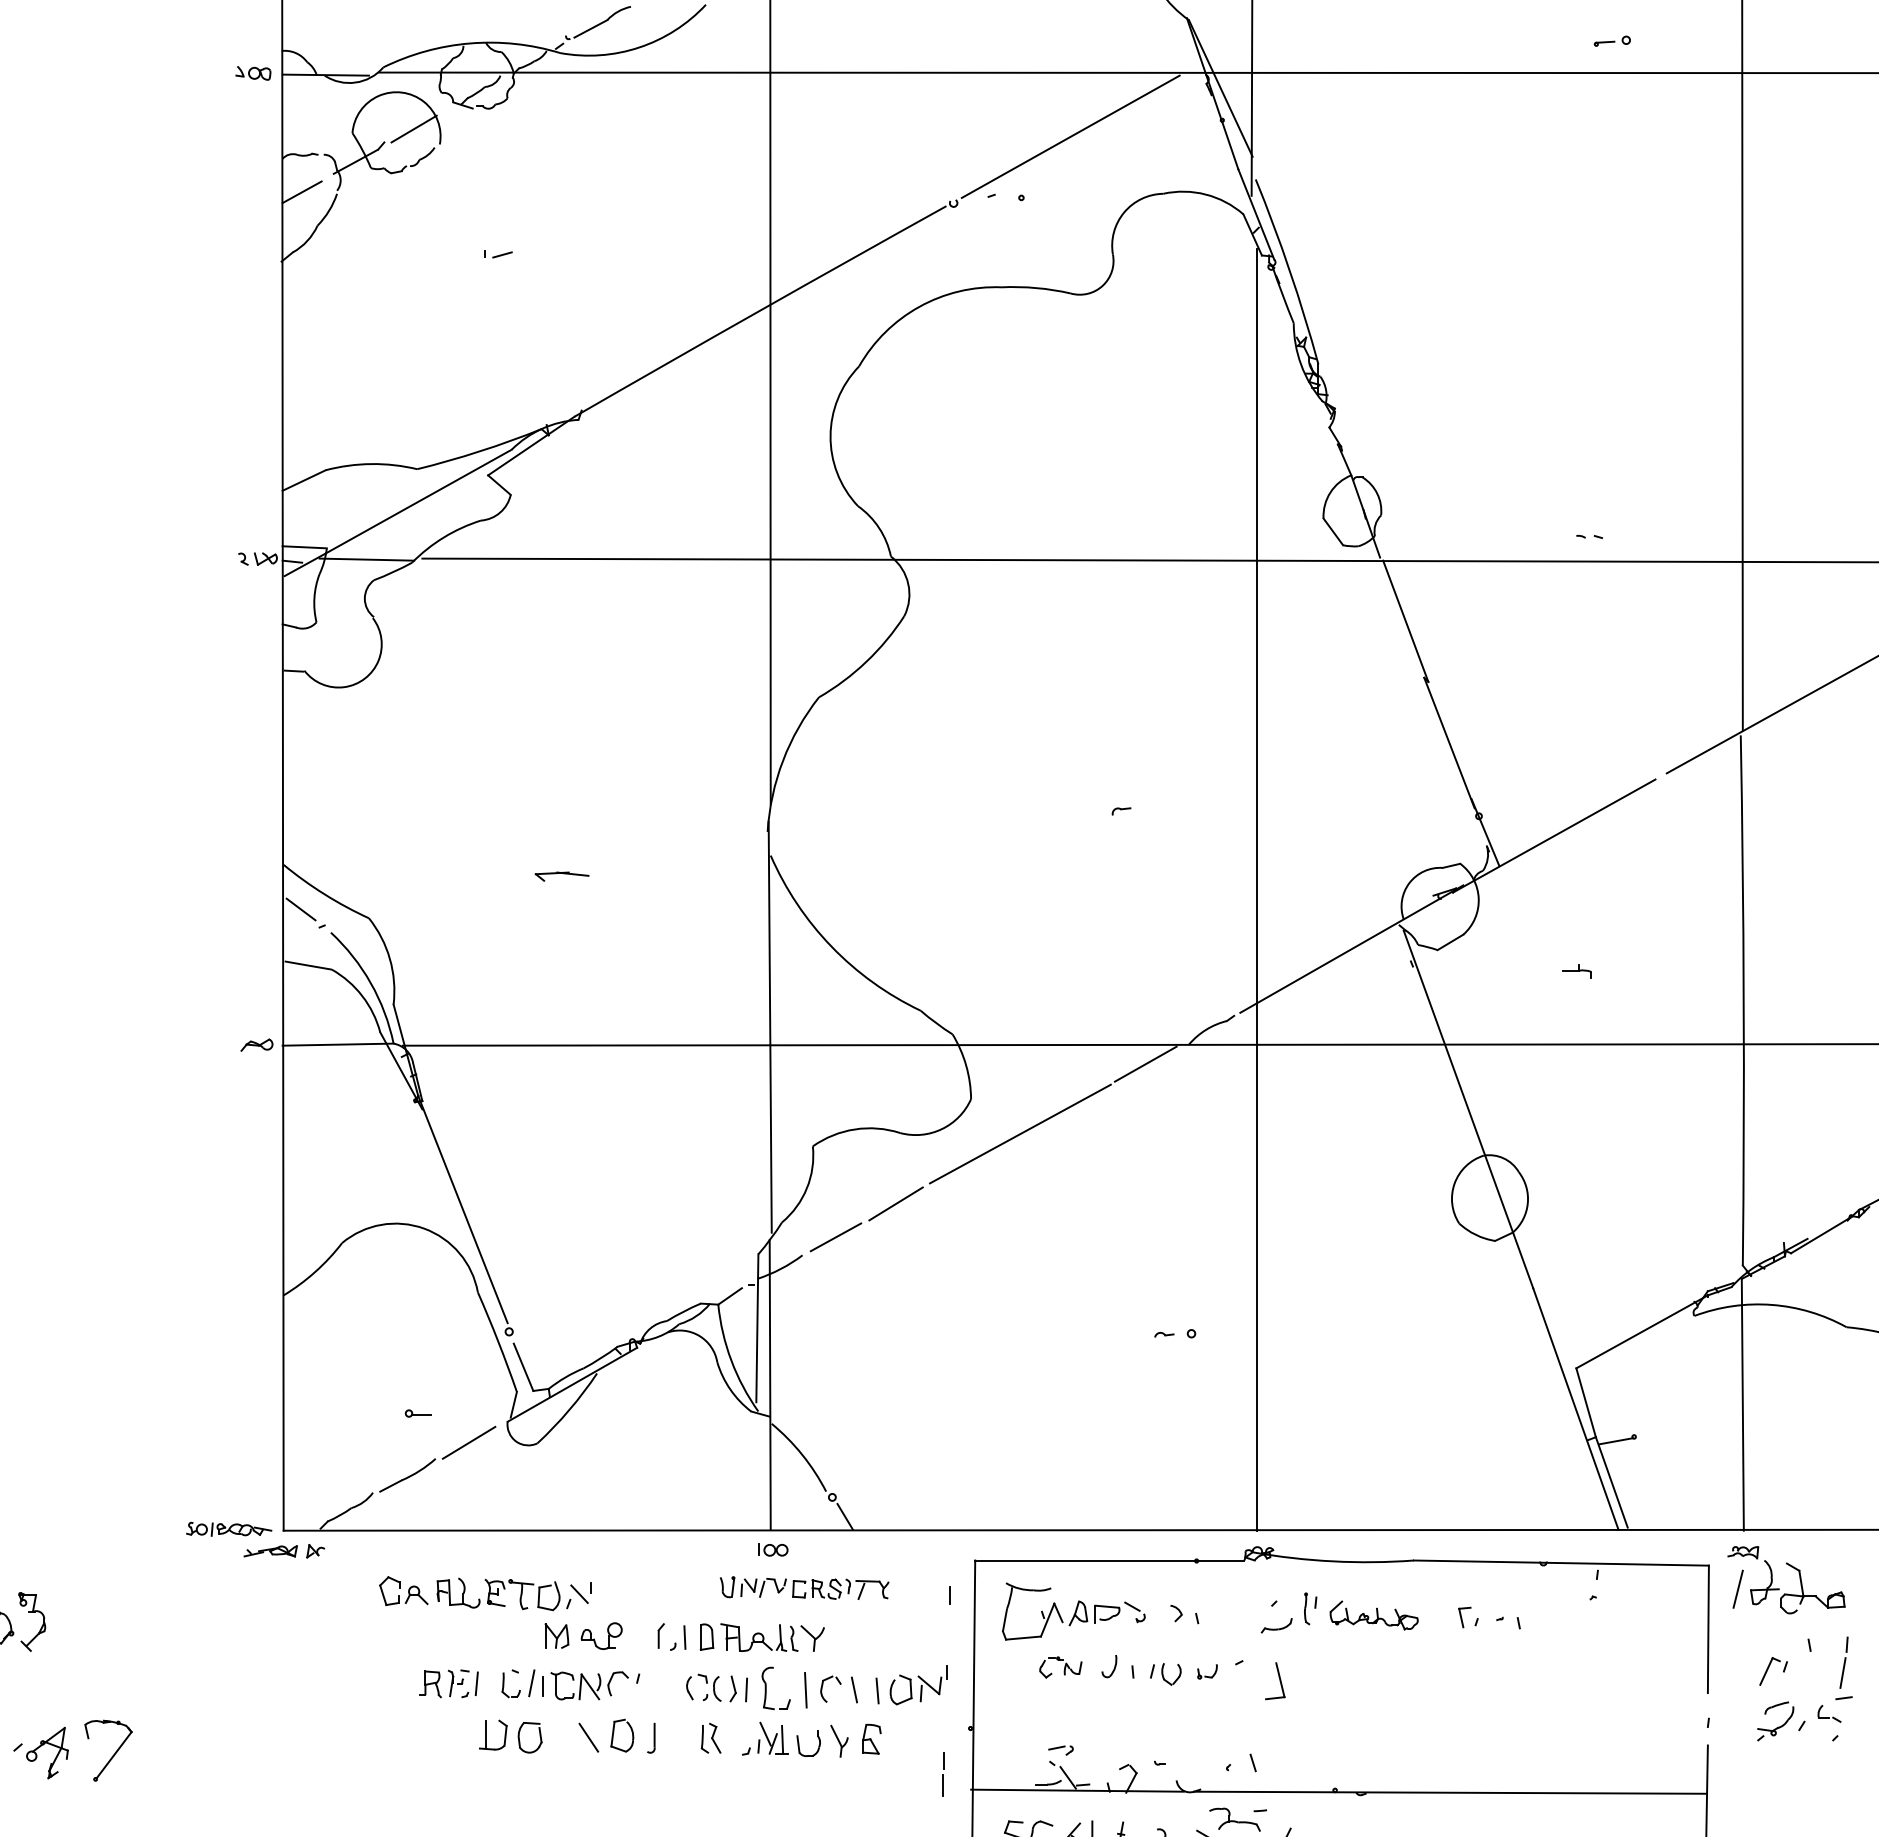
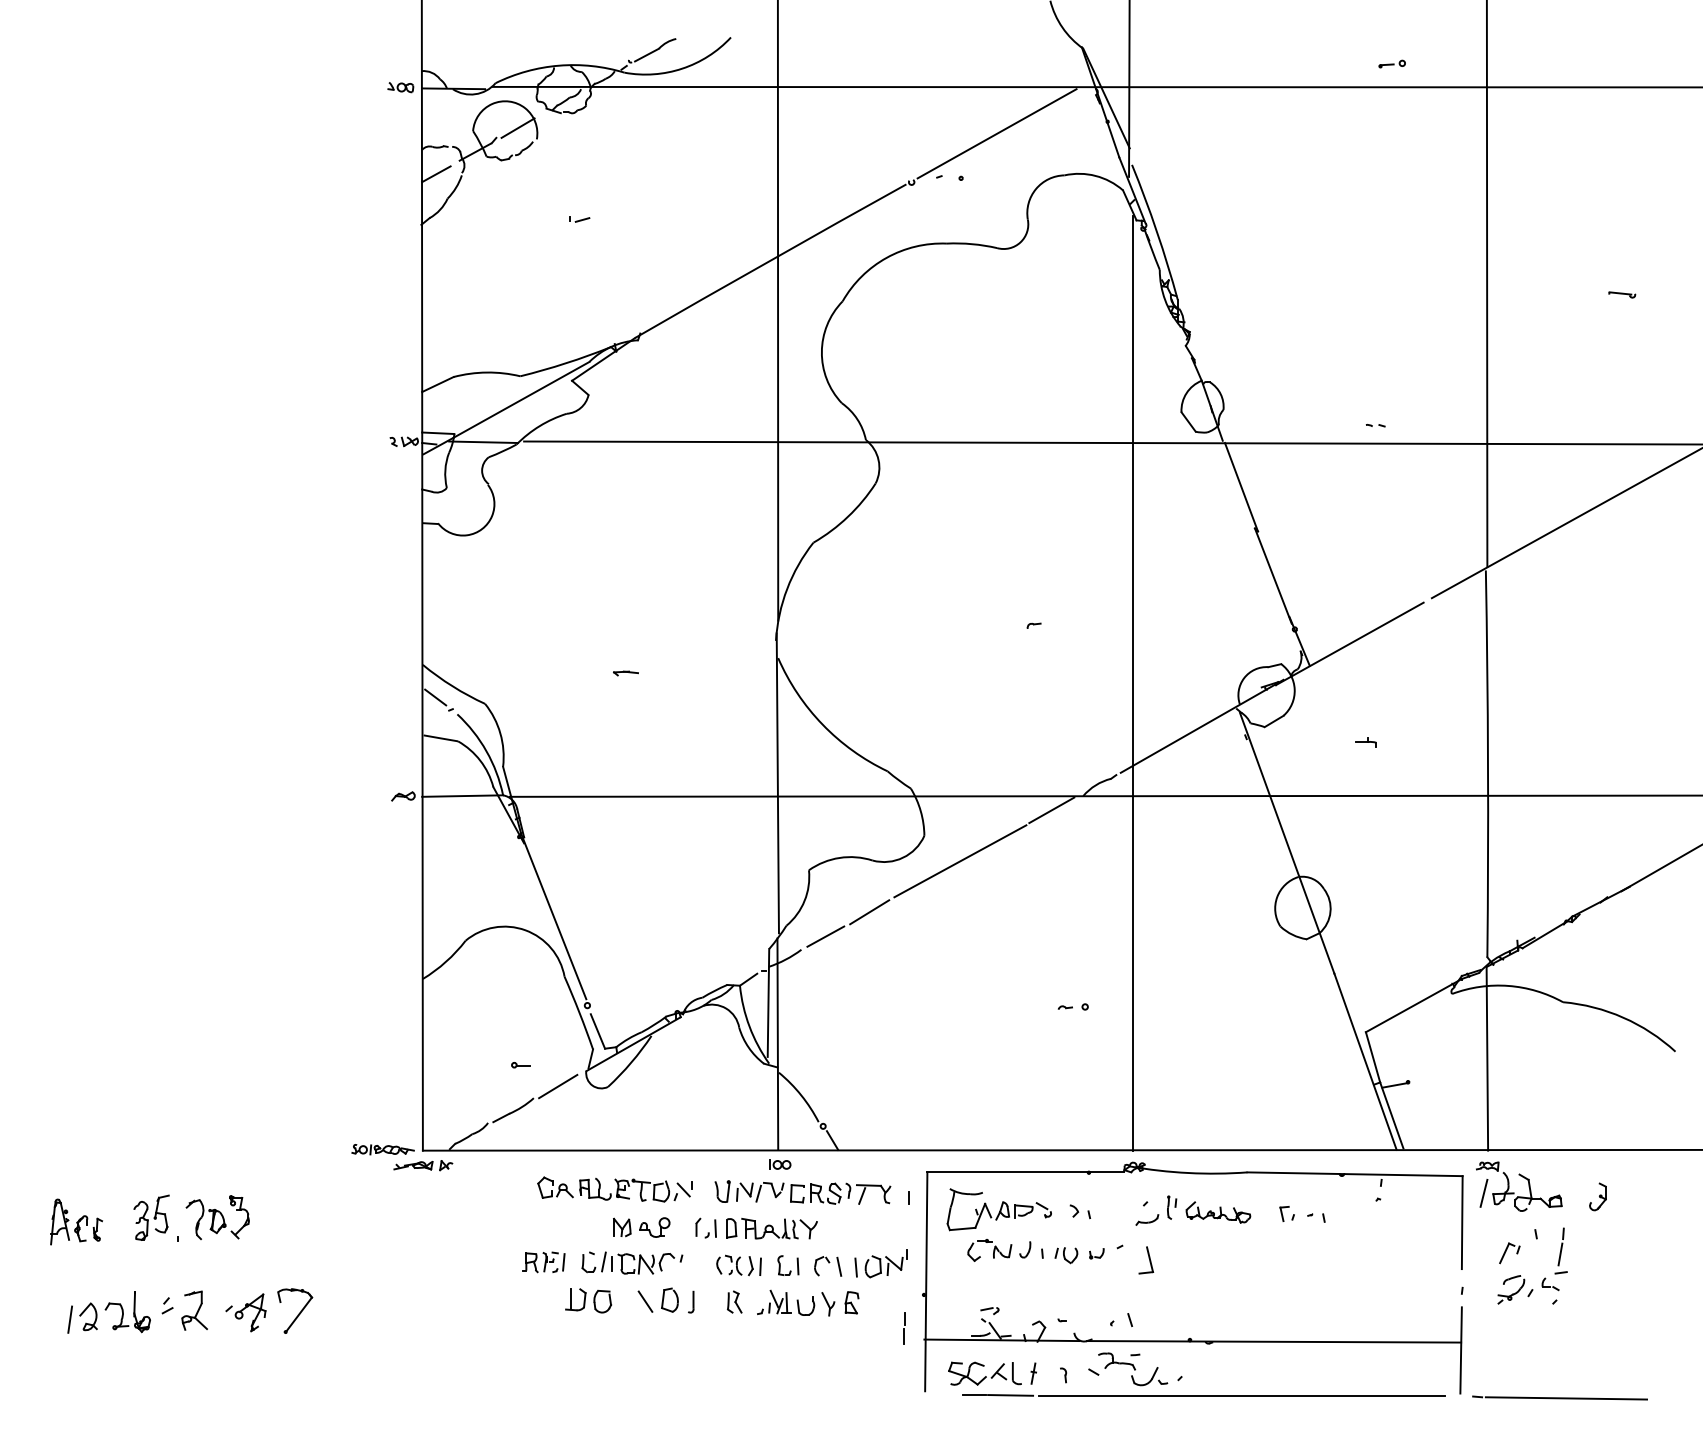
part: (561, 876) -> (625, 673), size x0.62
part: (804, 1588) -> (802, 1192), size x1.43
part: (484, 1593) -> (614, 1189), moved
part: (1060, 1667) -> (989, 1250), size x1.43
part: (784, 1688) -> (788, 1265), size x0.62

